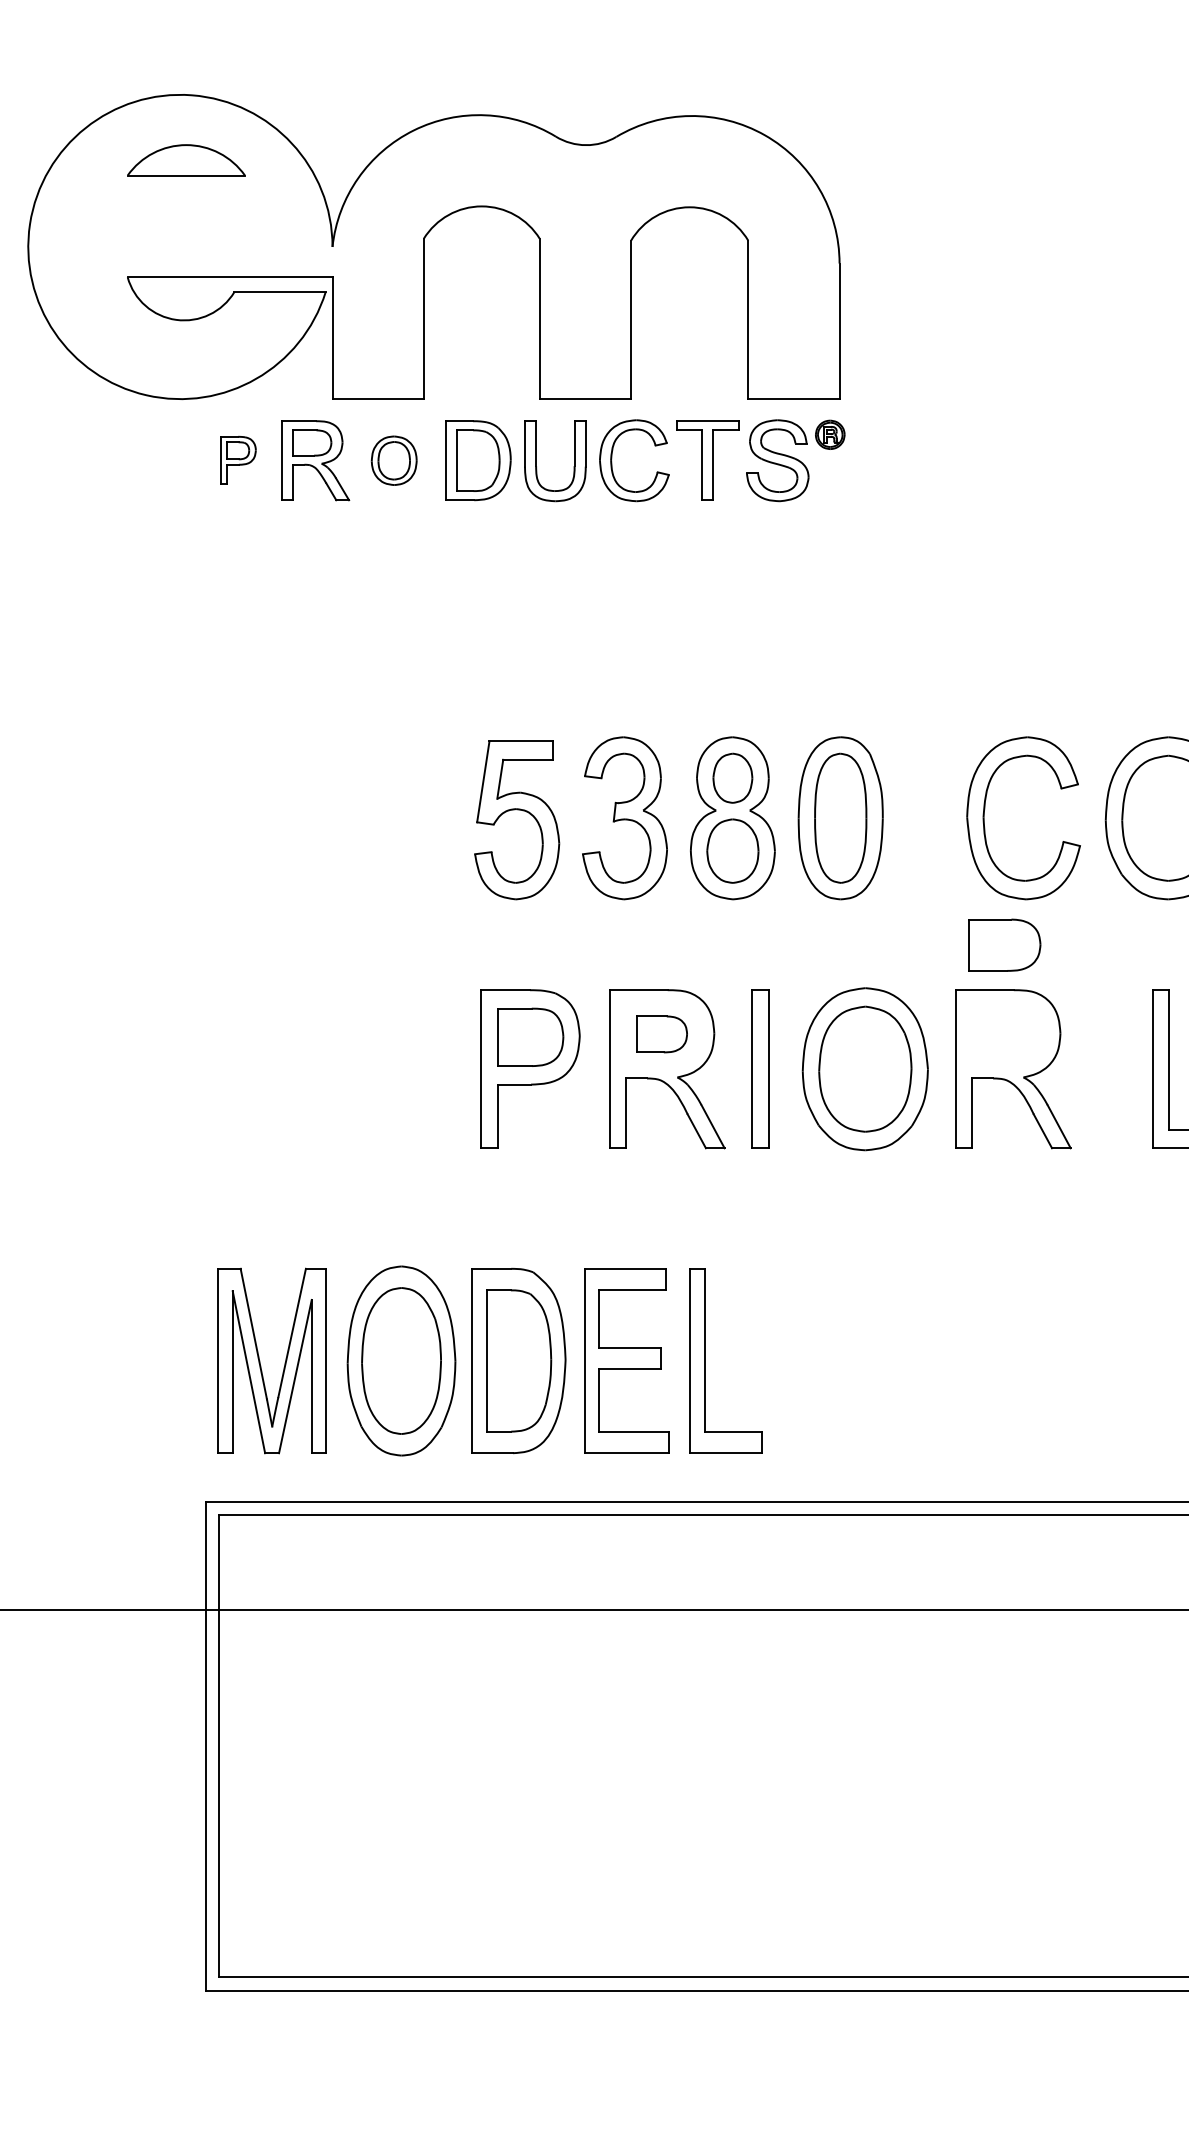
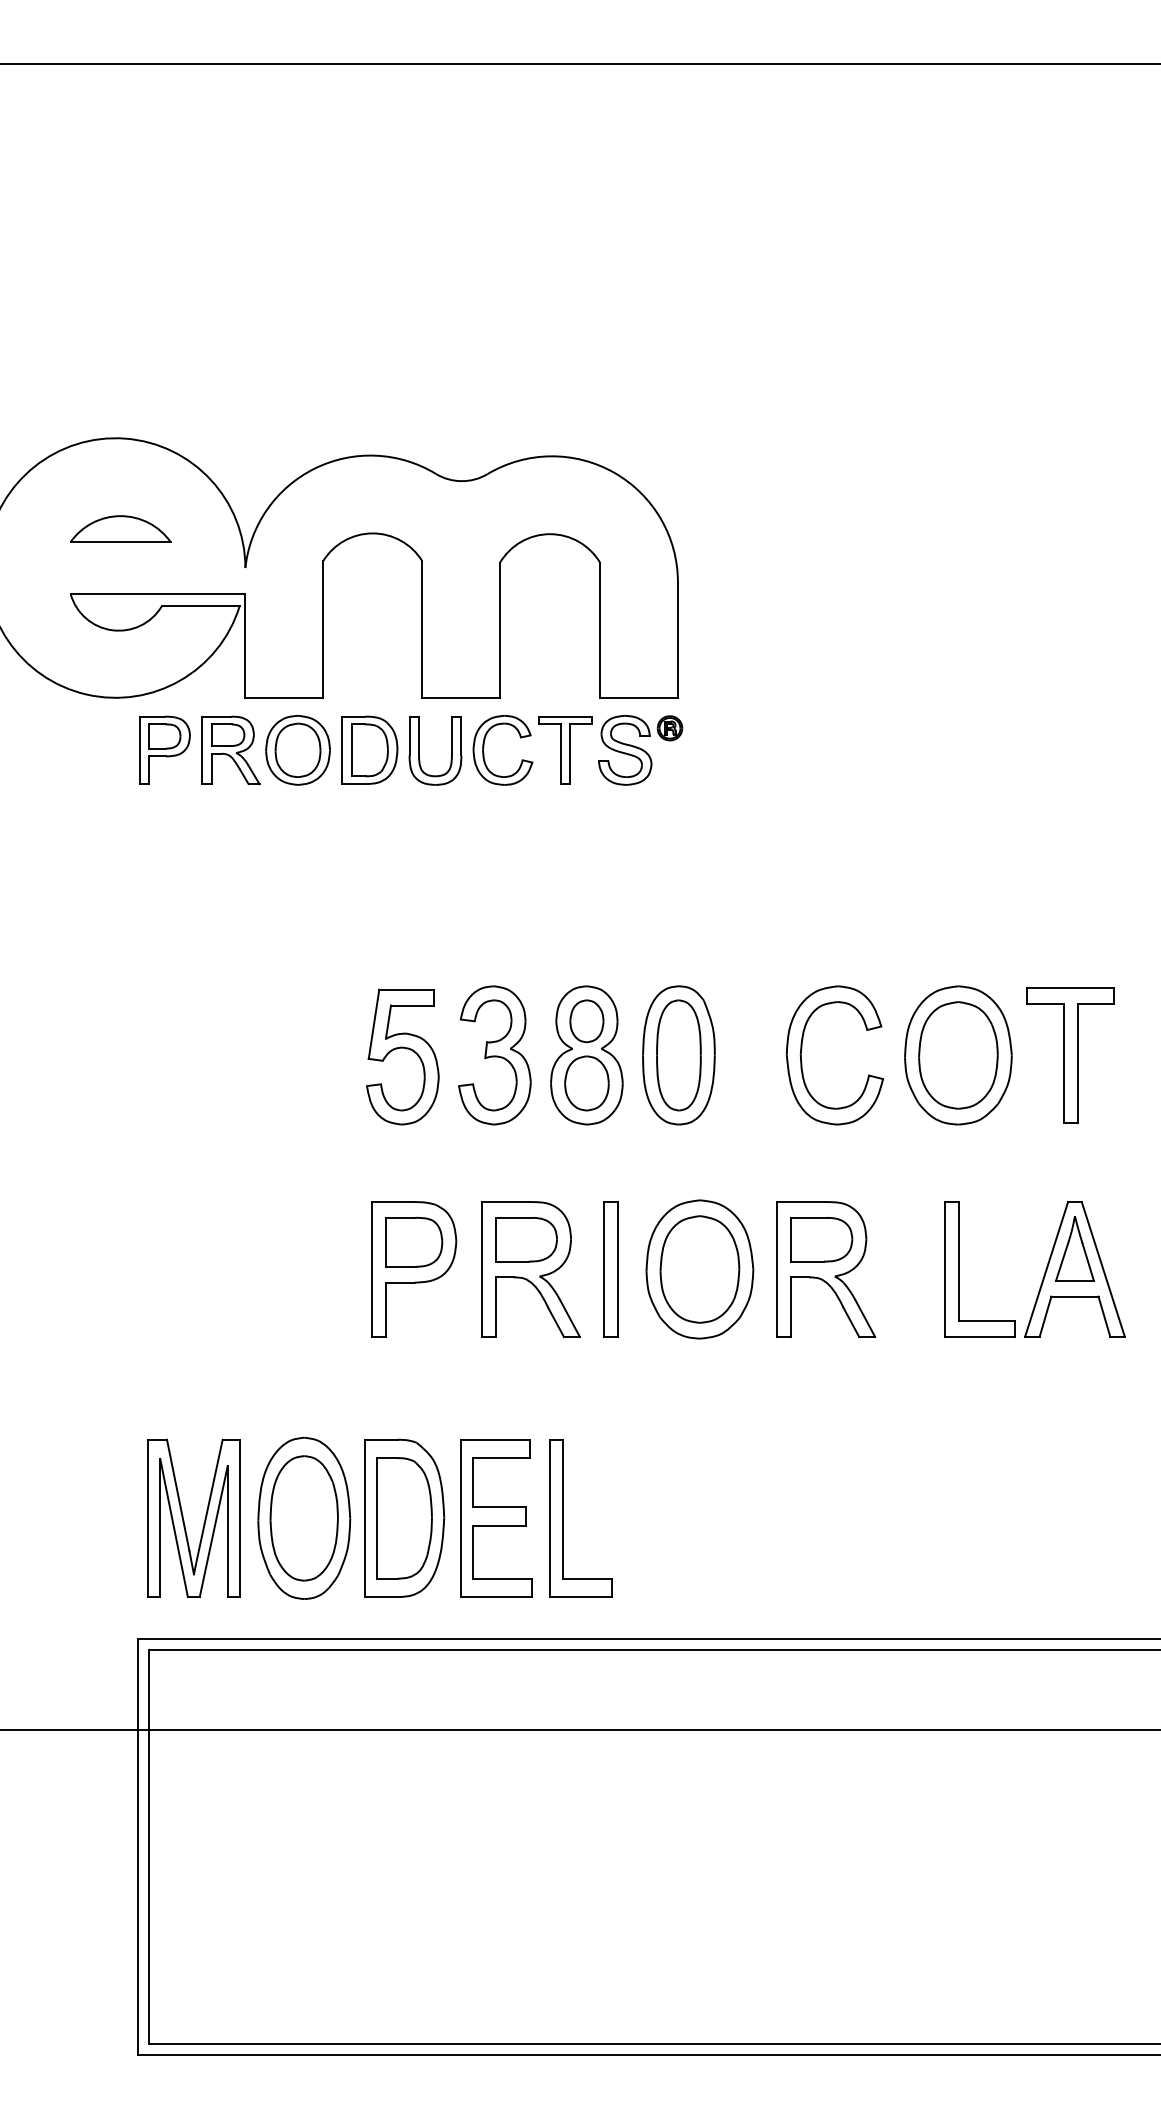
part: (186, 159) -> (120, 528), moved
part: (237, 459) -> (164, 749), size x1.67
part: (393, 460) -> (297, 750), size x1.67
part: (1004, 944) -> (821, 1239), moved
part: (662, 1034) -> (526, 1239), size x1.43

